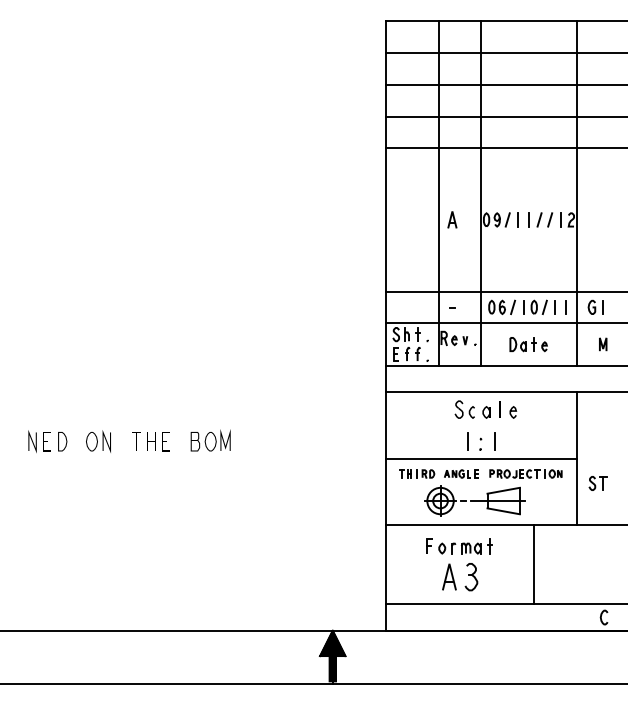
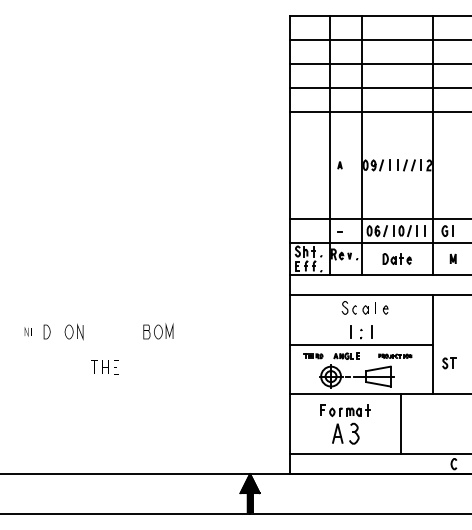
part: (452, 219) -> (340, 165), size x0.6
part: (39, 441) -> (29, 331), size x0.6
part: (150, 441) -> (104, 367), moved
part: (417, 473) -> (313, 355), size x0.7
part: (525, 473) -> (394, 355), size x0.6

